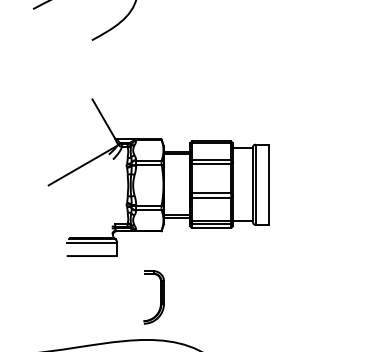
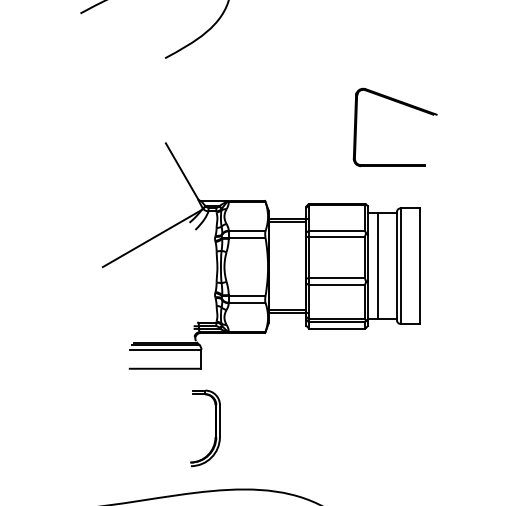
part: (255, 72) -> (400, 104), added
line: (240, 184) -> (378, 265), added
part: (160, 297) -> (214, 428), moved

